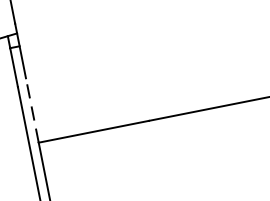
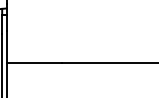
line: (31, 110) -> (6, 46), dashed -> solid

